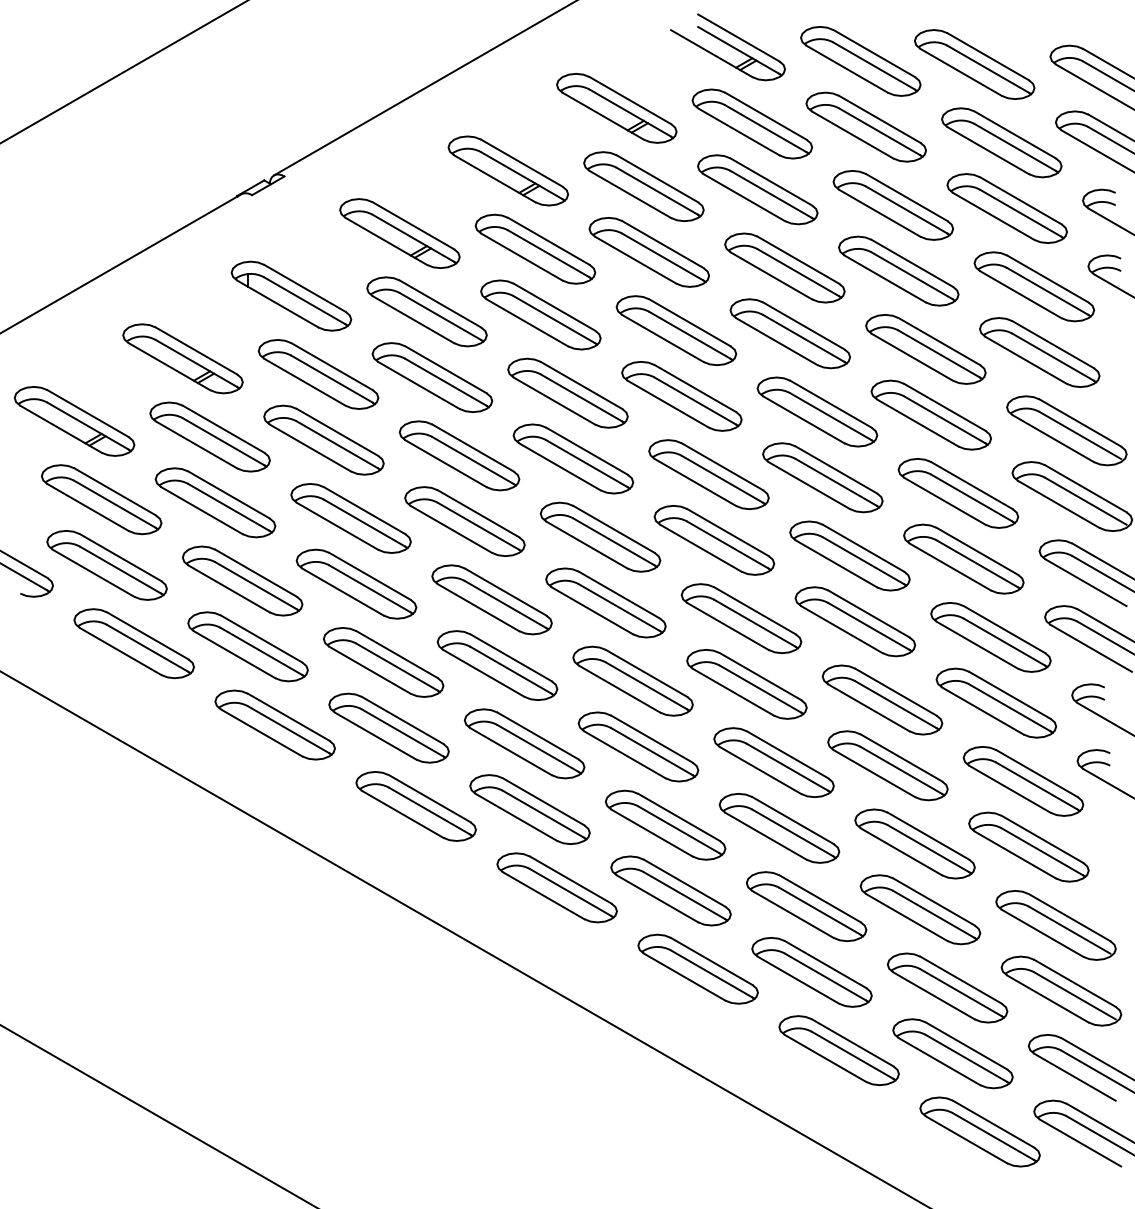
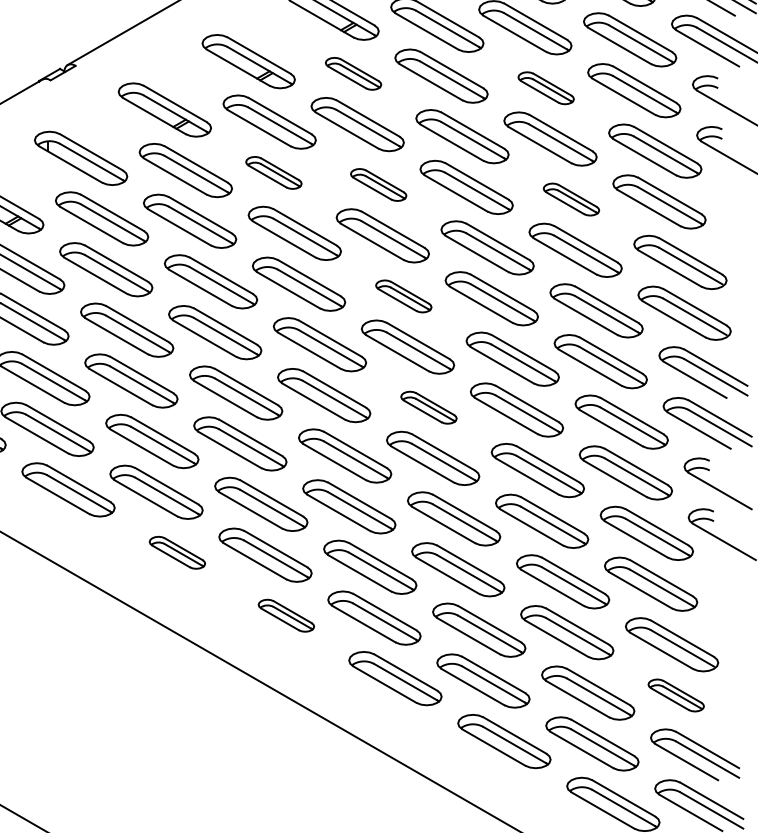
part: (643, 186) -> (353, 73), size x0.6
part: (892, 205) -> (545, 88), size x0.6
part: (540, 314) -> (273, 172), size x0.6
part: (676, 330) -> (378, 184), size x0.6
part: (925, 349) -> (571, 199), size x0.6
part: (708, 474) -> (403, 296), size x0.6
part: (741, 618) -> (428, 407), size x0.6
part: (415, 806) -> (176, 552), size x0.6
part: (556, 887) -> (285, 615), size x0.6
part: (1061, 990) -> (676, 695), size x0.6

